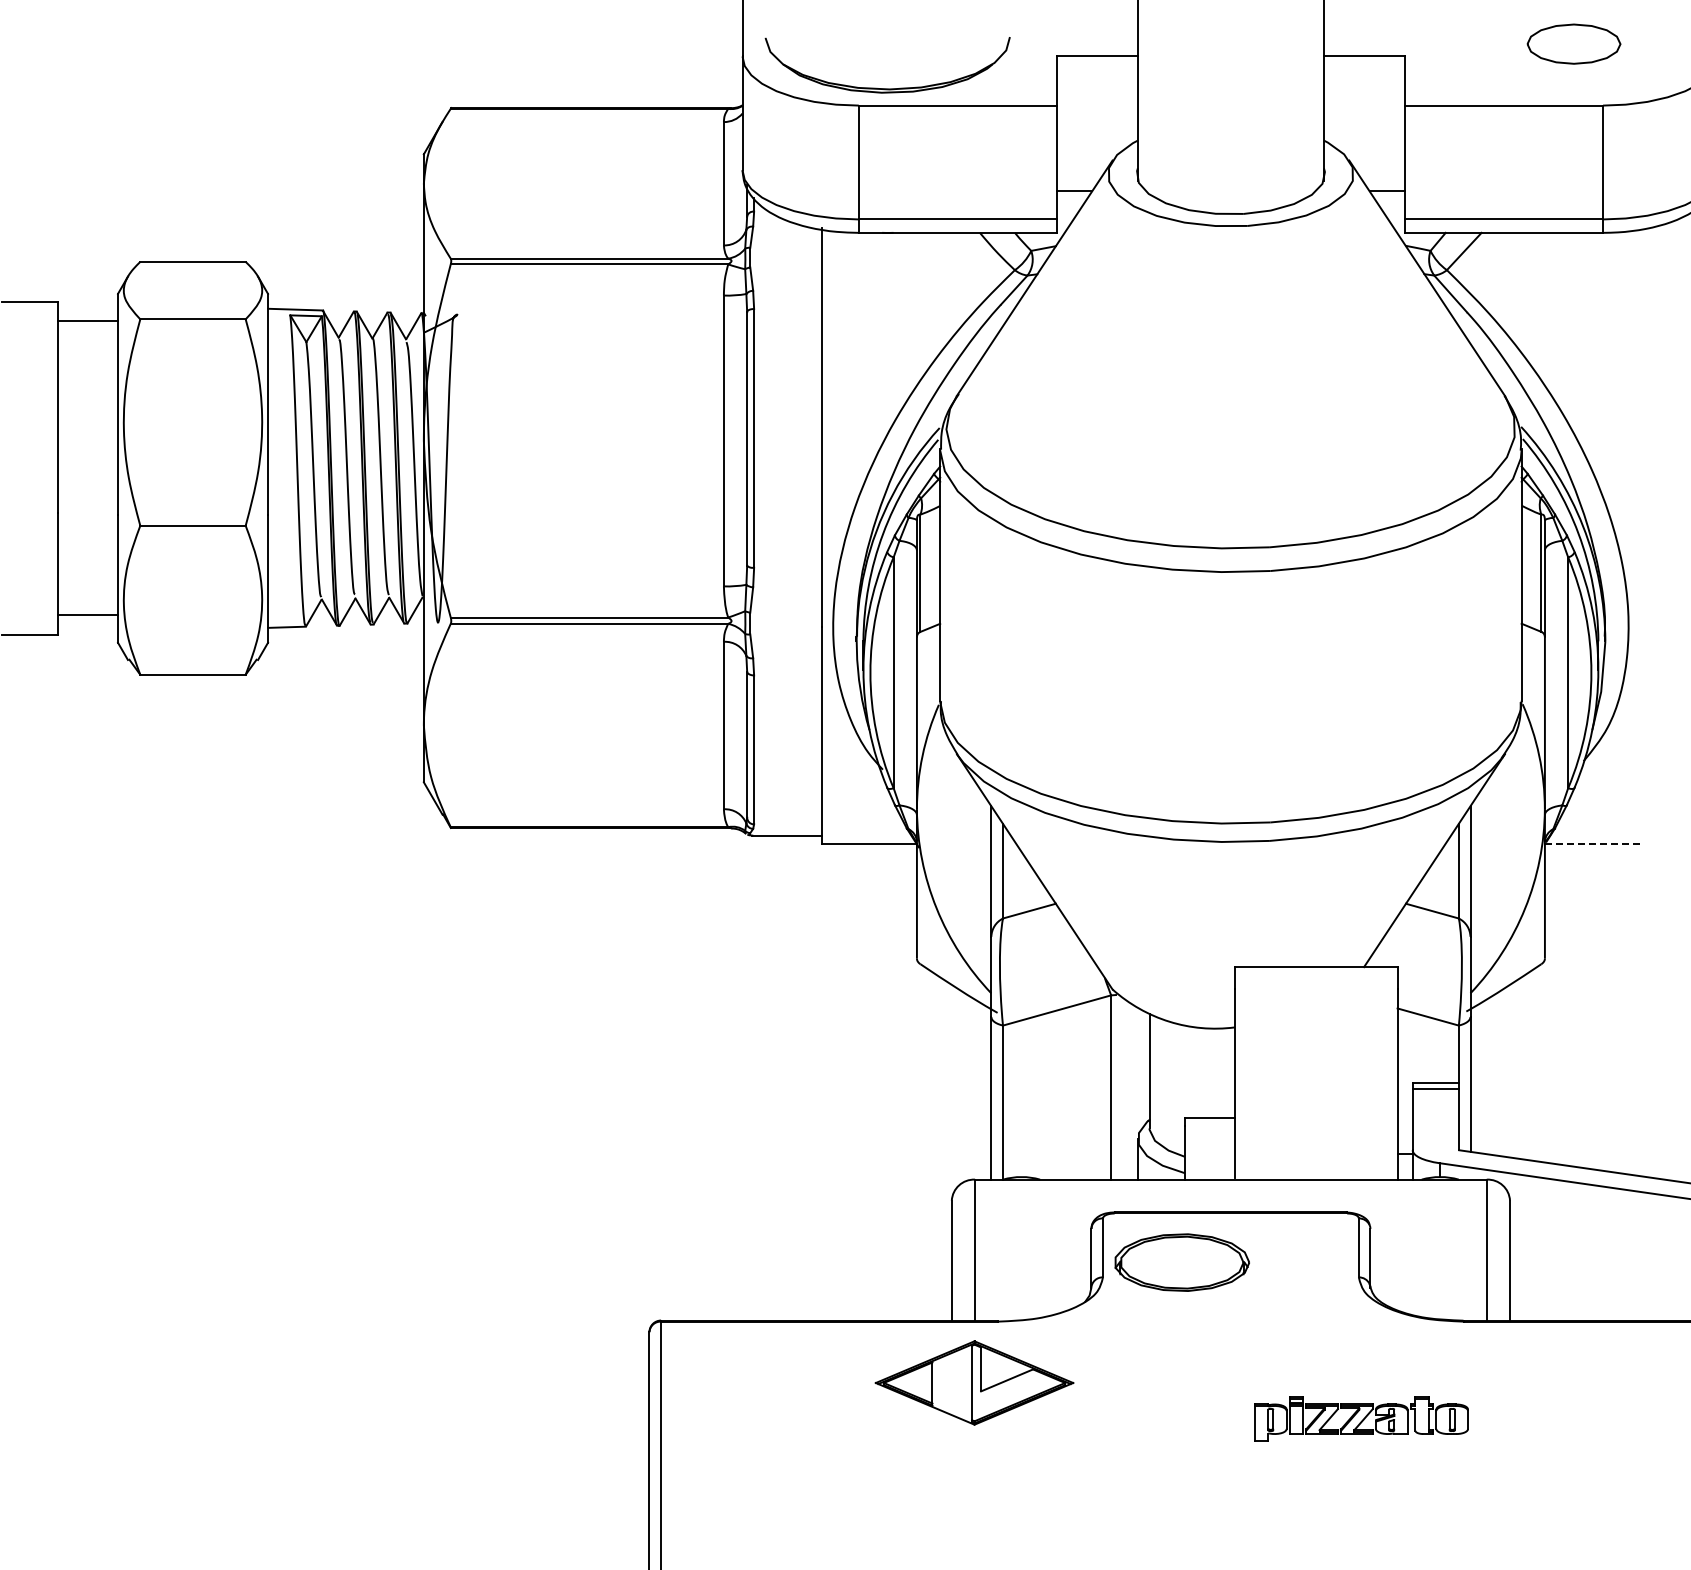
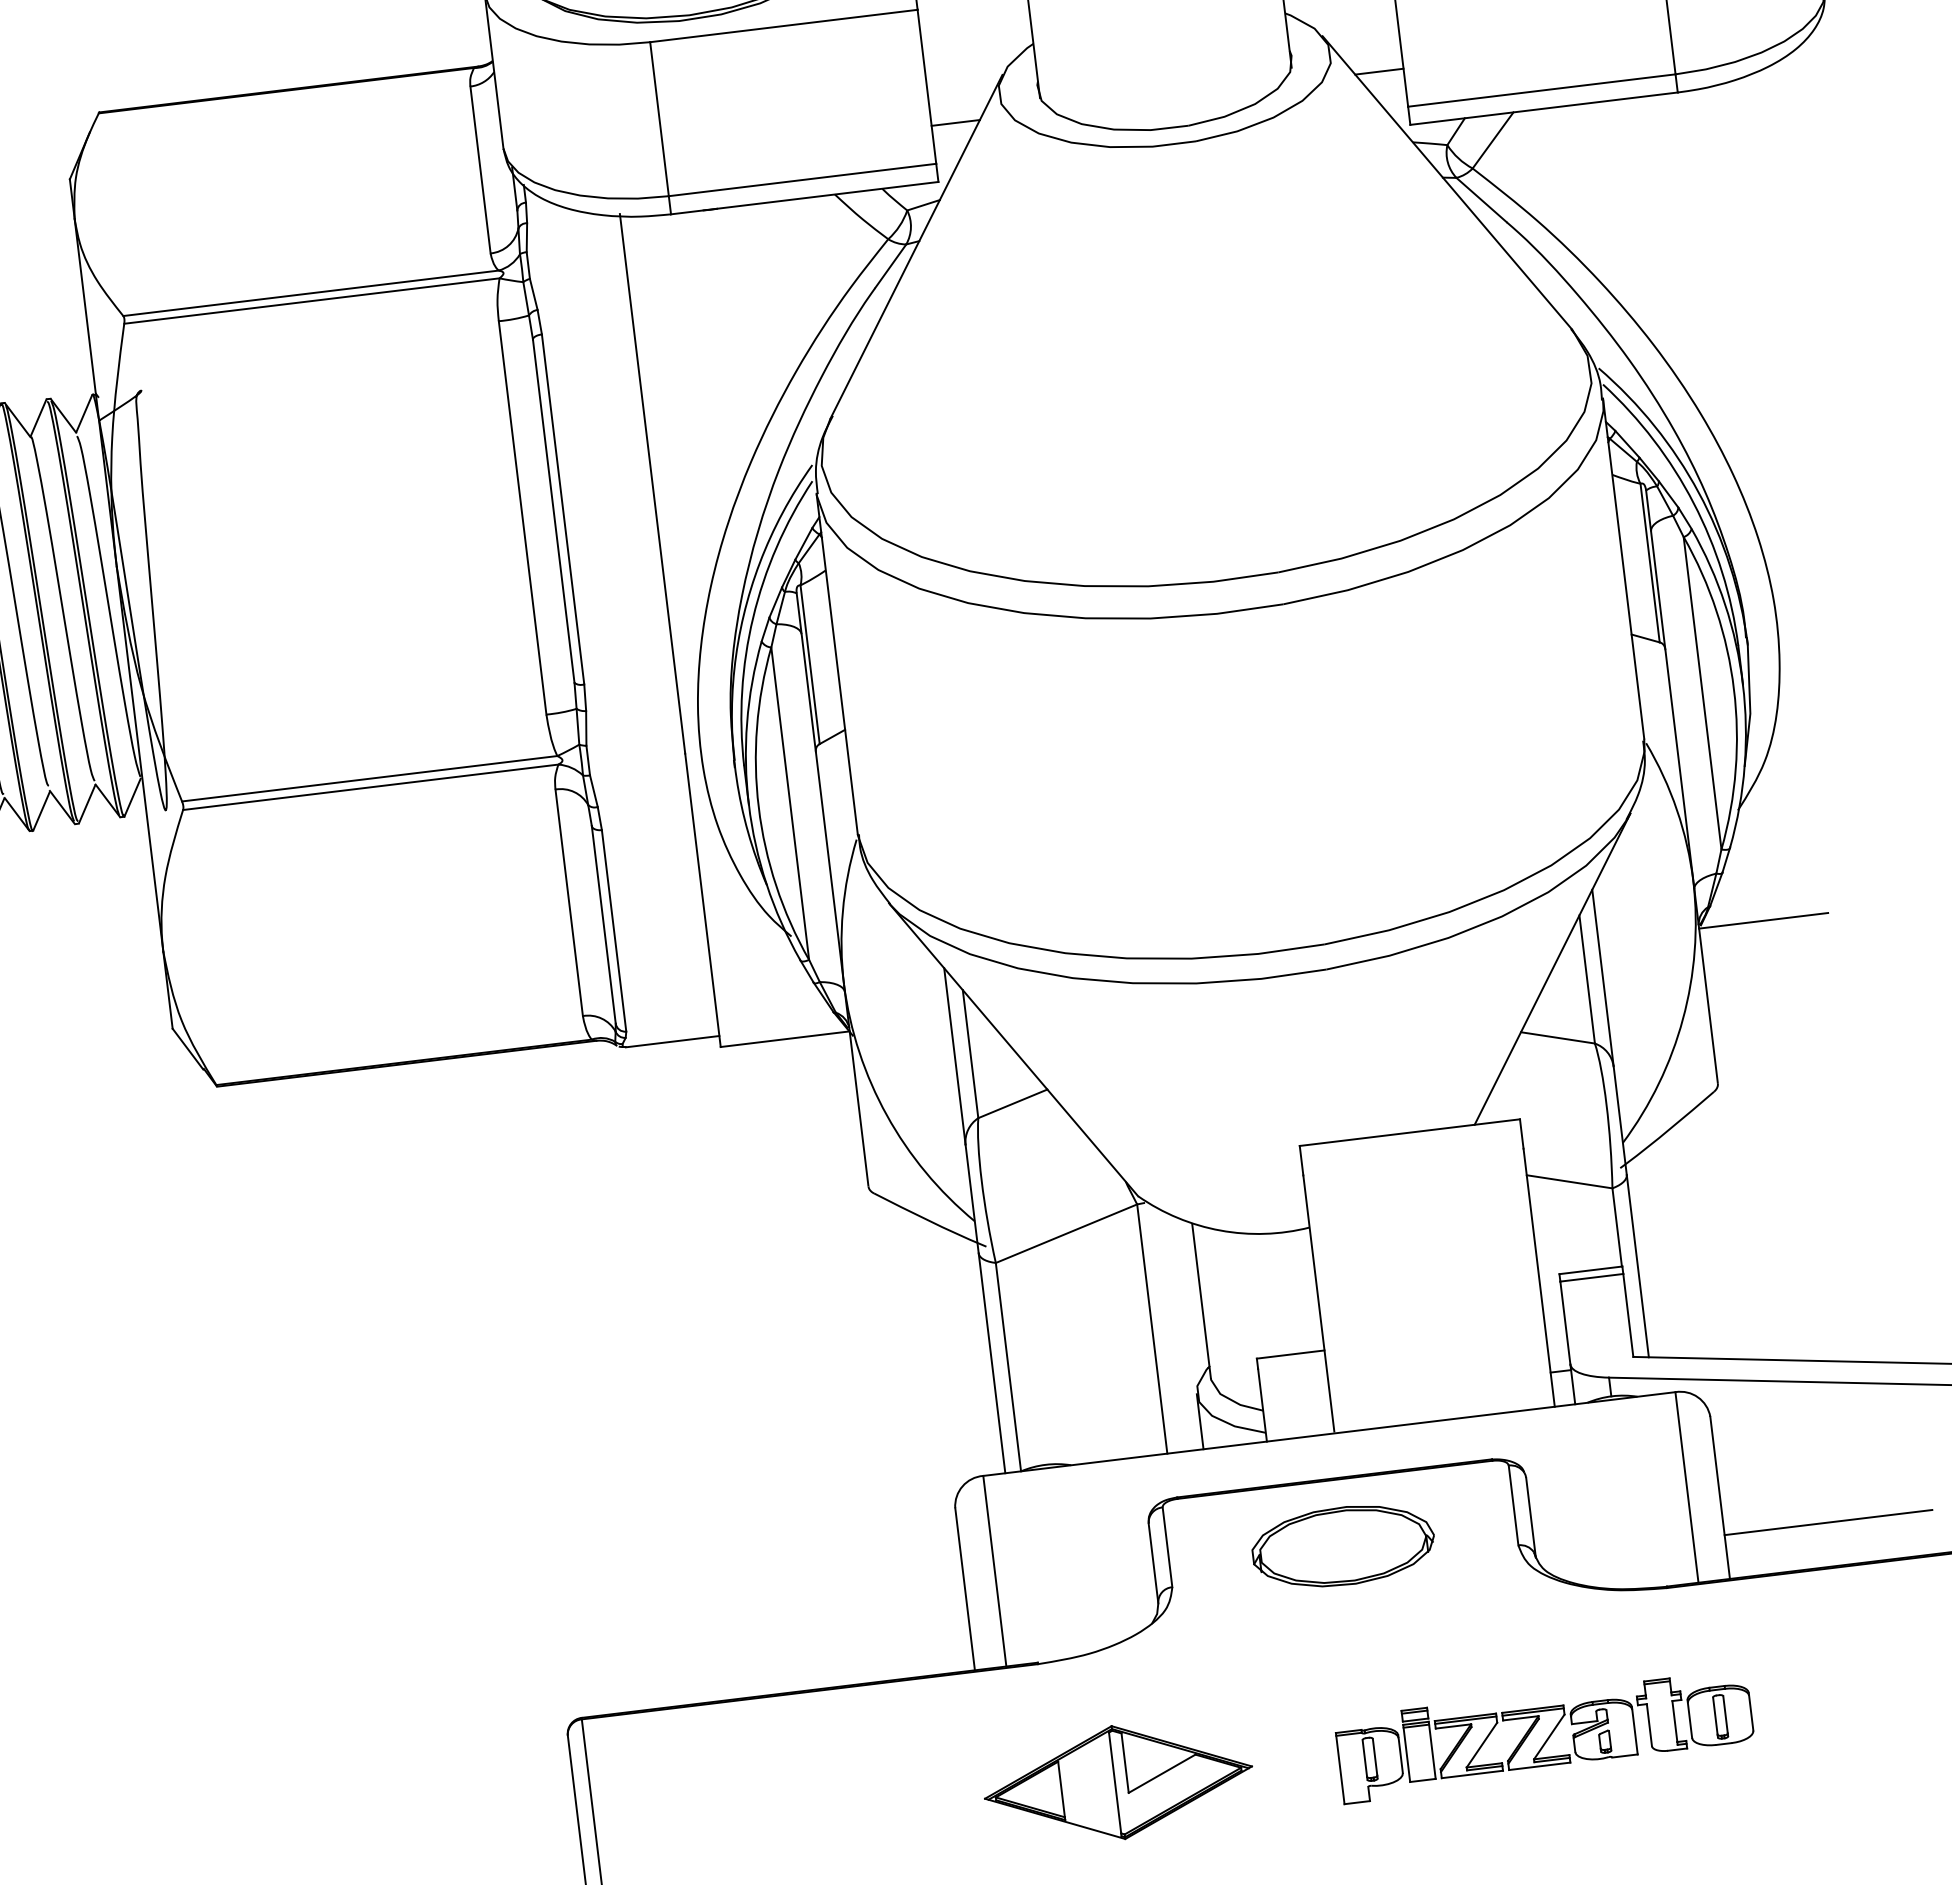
line: (1592, 843) -> (1763, 920), dashed -> solid
part: (1181, 1262) -> (1342, 1546), moved
line: (1586, 1288) -> (1828, 1523), added
part: (974, 1382) -> (1118, 1781), moved
part: (1361, 1419) -> (1545, 1737), size x1.43

